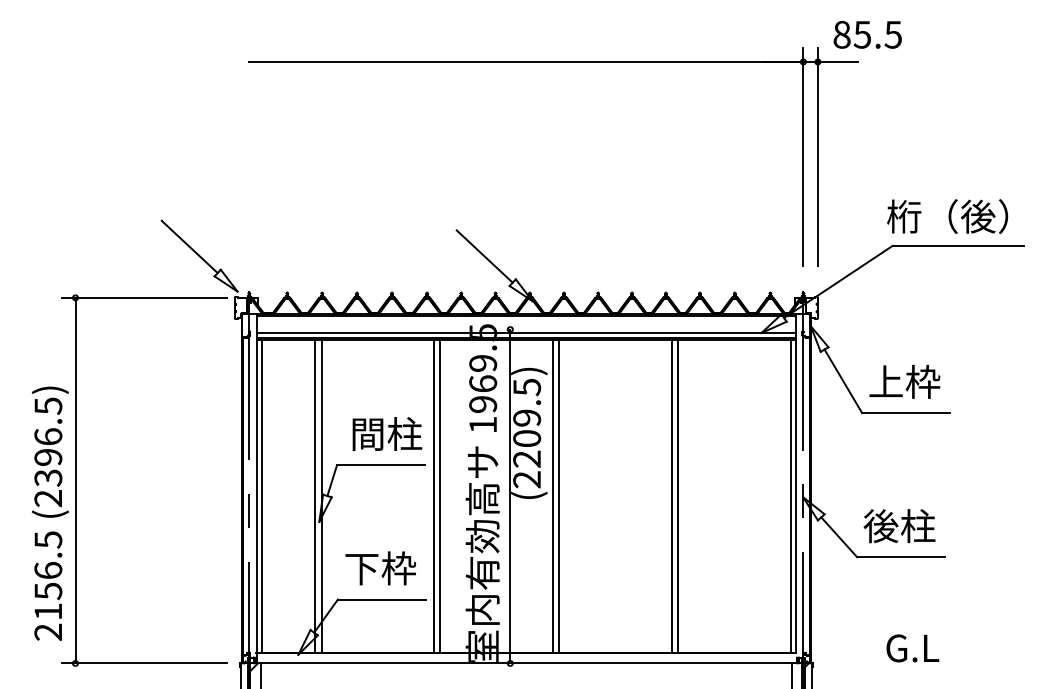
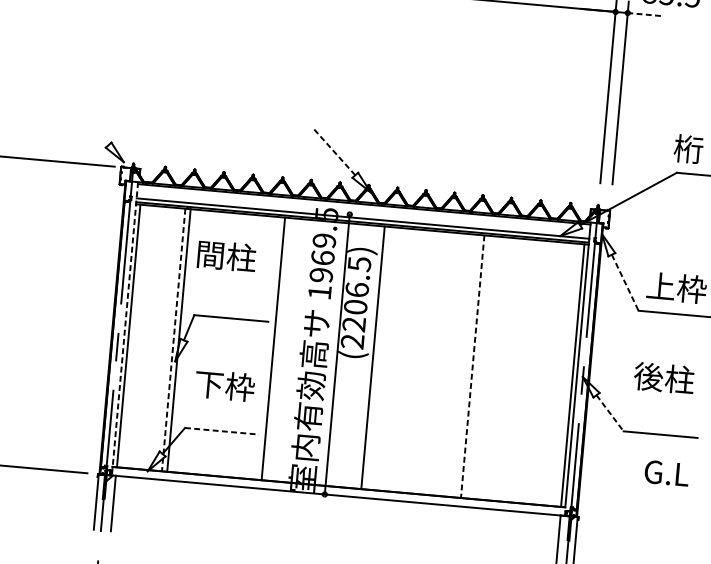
line: (838, 61) -> (645, 14), solid -> dashed
line: (189, 246) -> (86, 120), removed
line: (484, 256) -> (333, 151), solid -> dashed
line: (843, 381) -> (625, 282), solid -> dashed
text: (527, 417) -> (357, 289), (2209.5) -> (2206.5)
text: (387, 433) -> (227, 255), moved
line: (256, 488) -> (125, 328), solid -> dashed
line: (315, 496) -> (173, 339), solid -> dashed
line: (440, 496) -> (278, 349), removed
line: (559, 496) -> (378, 358), removed
line: (671, 496) -> (472, 366), solid -> dashed
line: (678, 496) -> (478, 367), removed
text: (899, 526) -> (664, 378), moved
line: (839, 537) -> (610, 413), solid -> dashed
text: (380, 568) -> (224, 385), moved
line: (382, 599) -> (222, 431), solid -> dashed
text: (912, 648) -> (666, 473), moved

